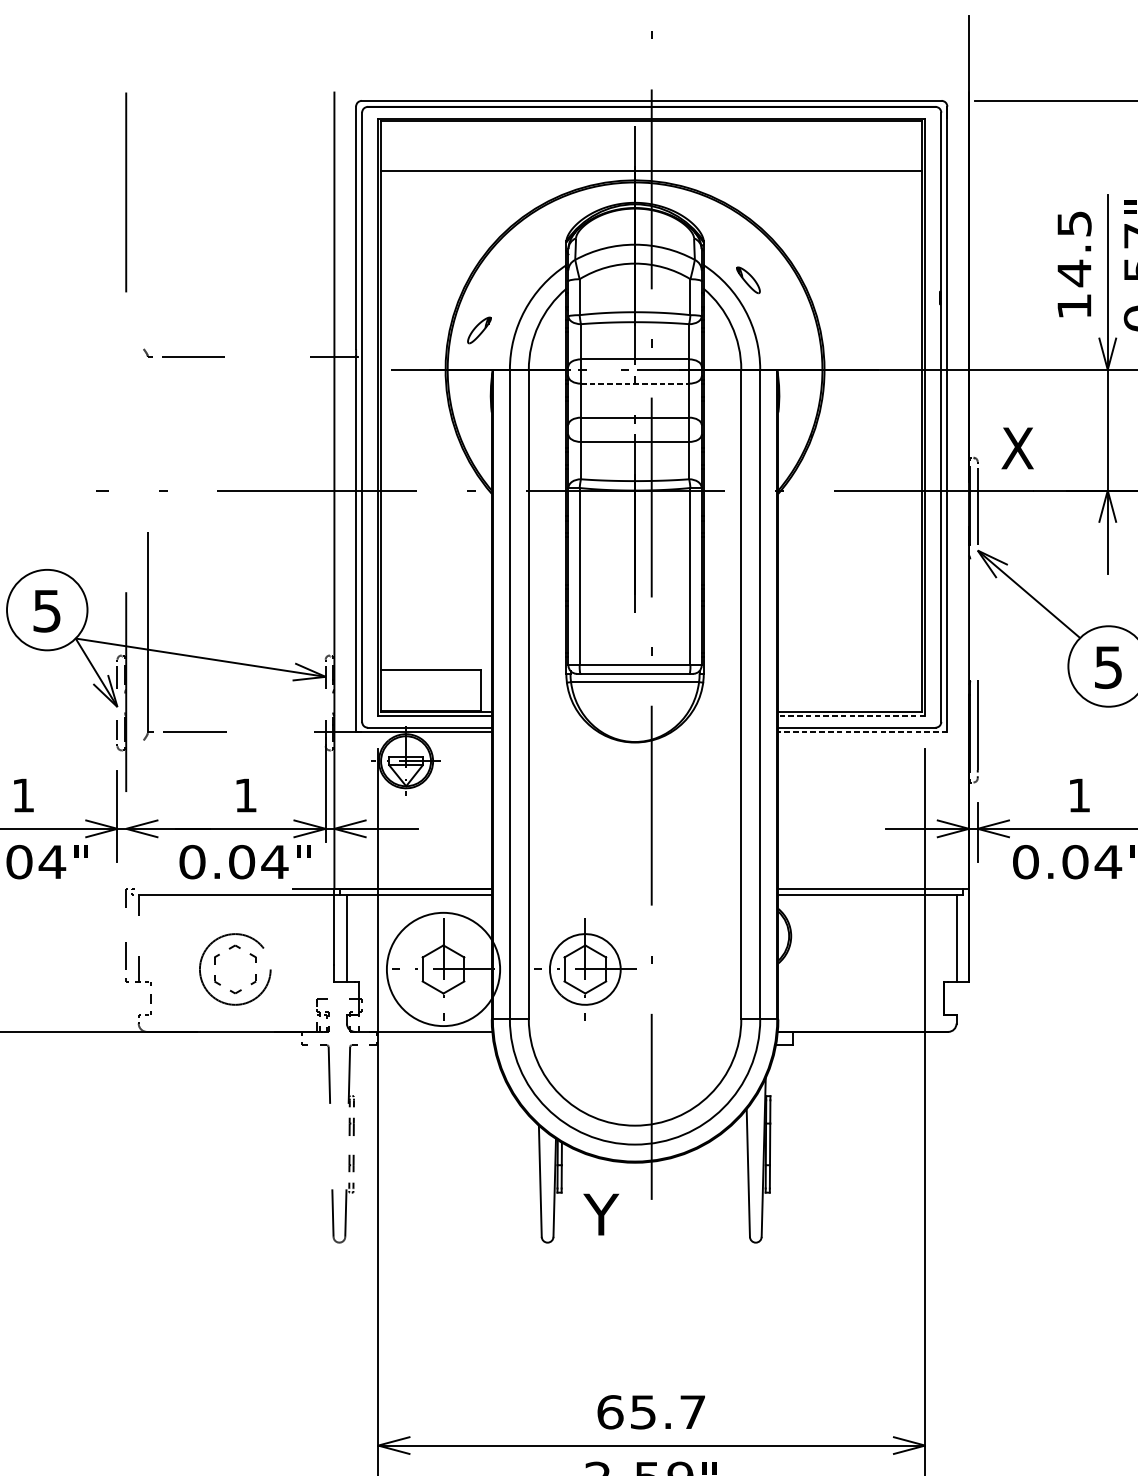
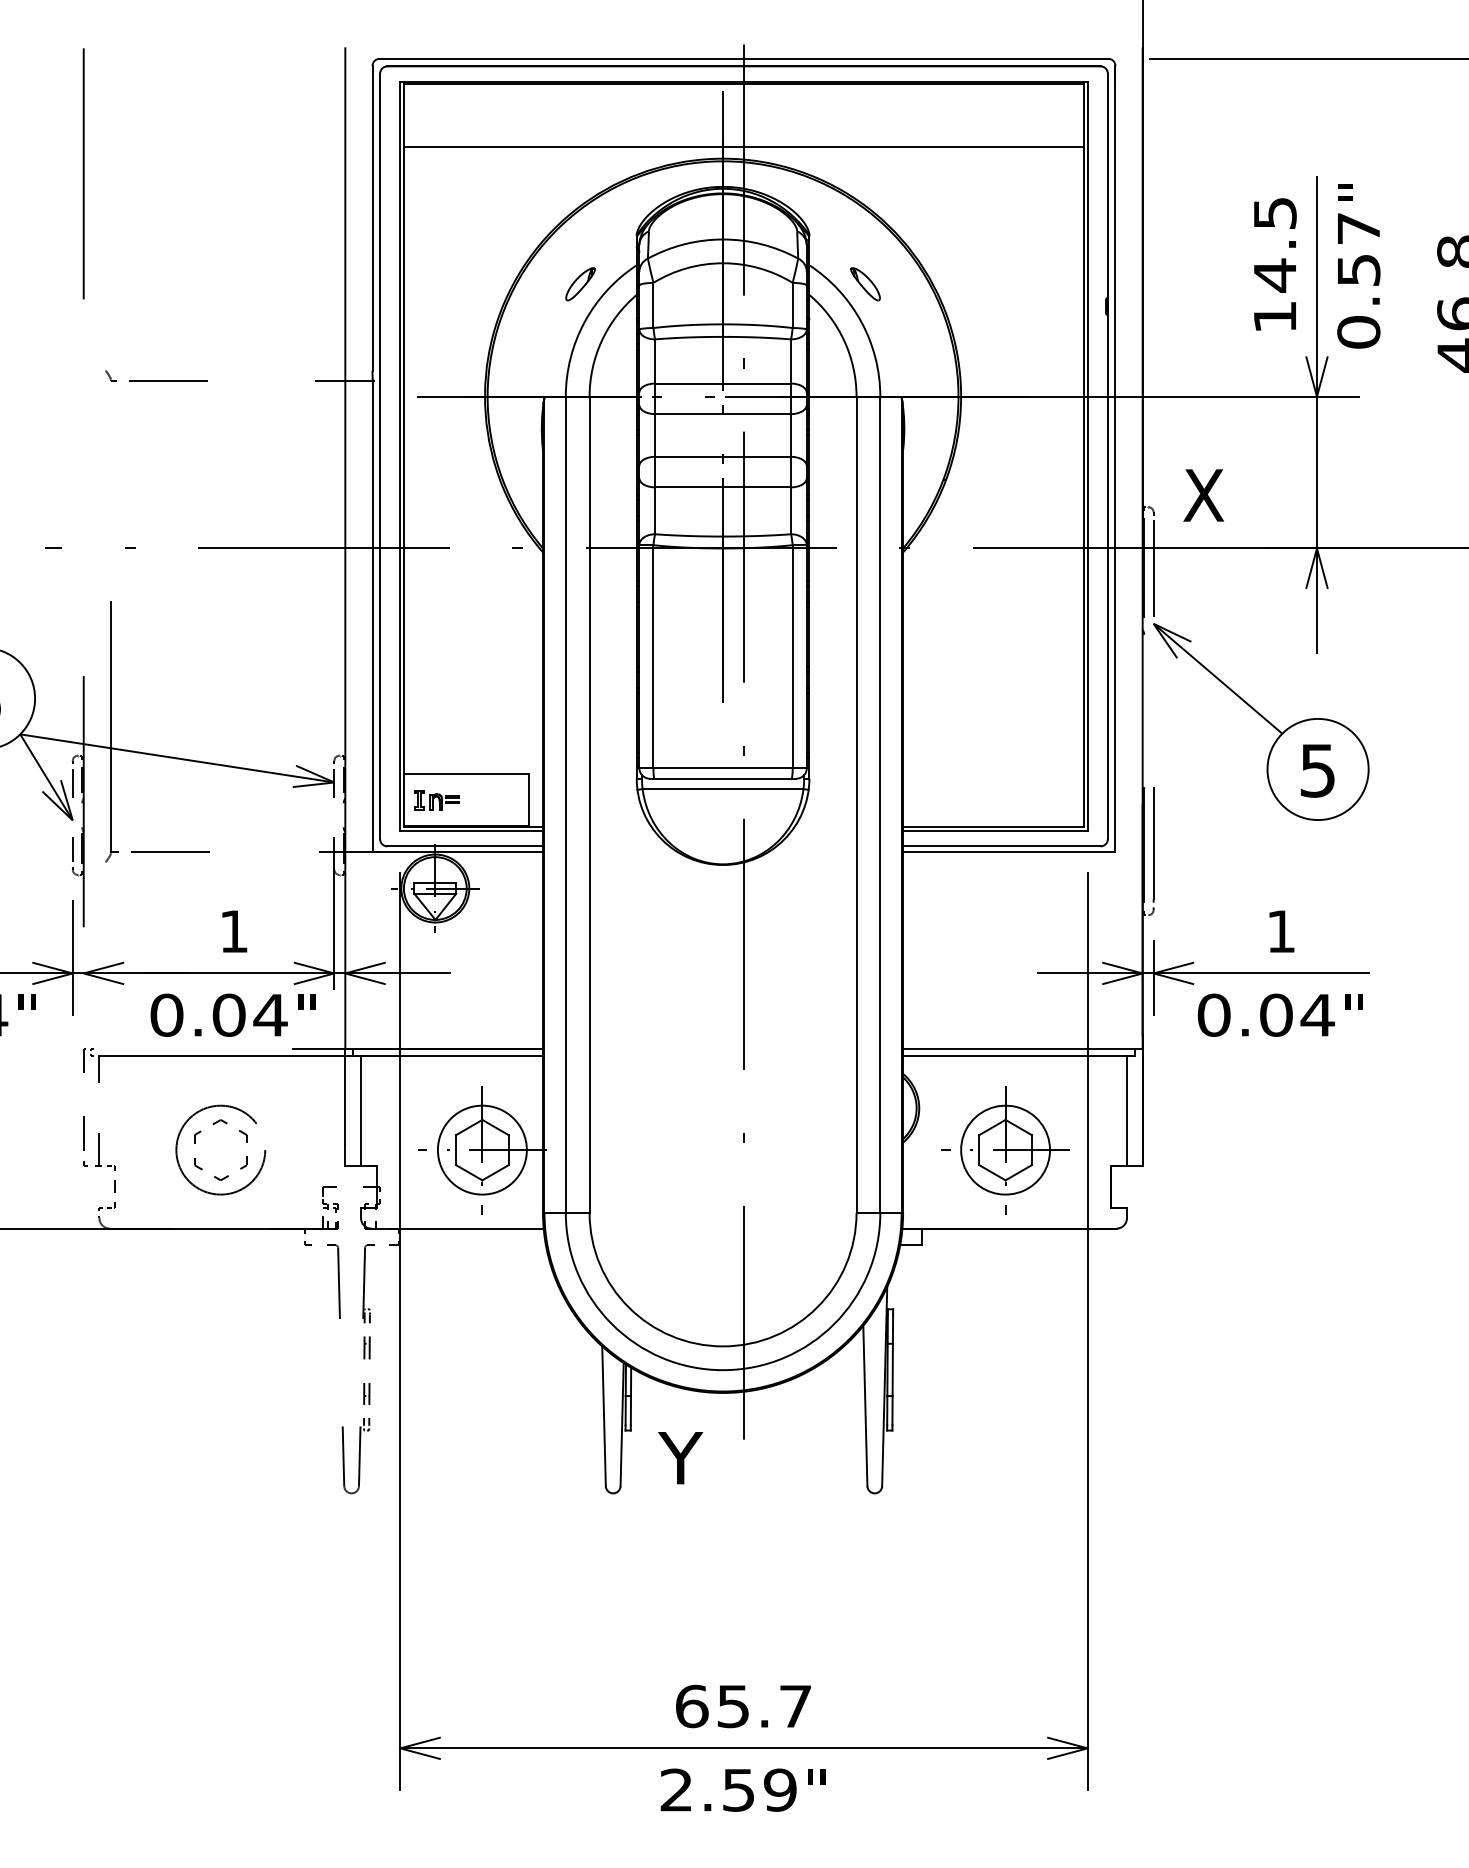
part: (479, 330) -> (580, 284), moved
line: (635, 383) -> (723, 414), dashed -> solid
part: (406, 691) -> (436, 800), added
line: (851, 715) -> (994, 831), dashed -> solid
line: (862, 731) -> (1008, 851), dashed -> solid
circle: (442, 968) -> (481, 1149), size x0.62
part: (585, 969) -> (1005, 1150), moved

